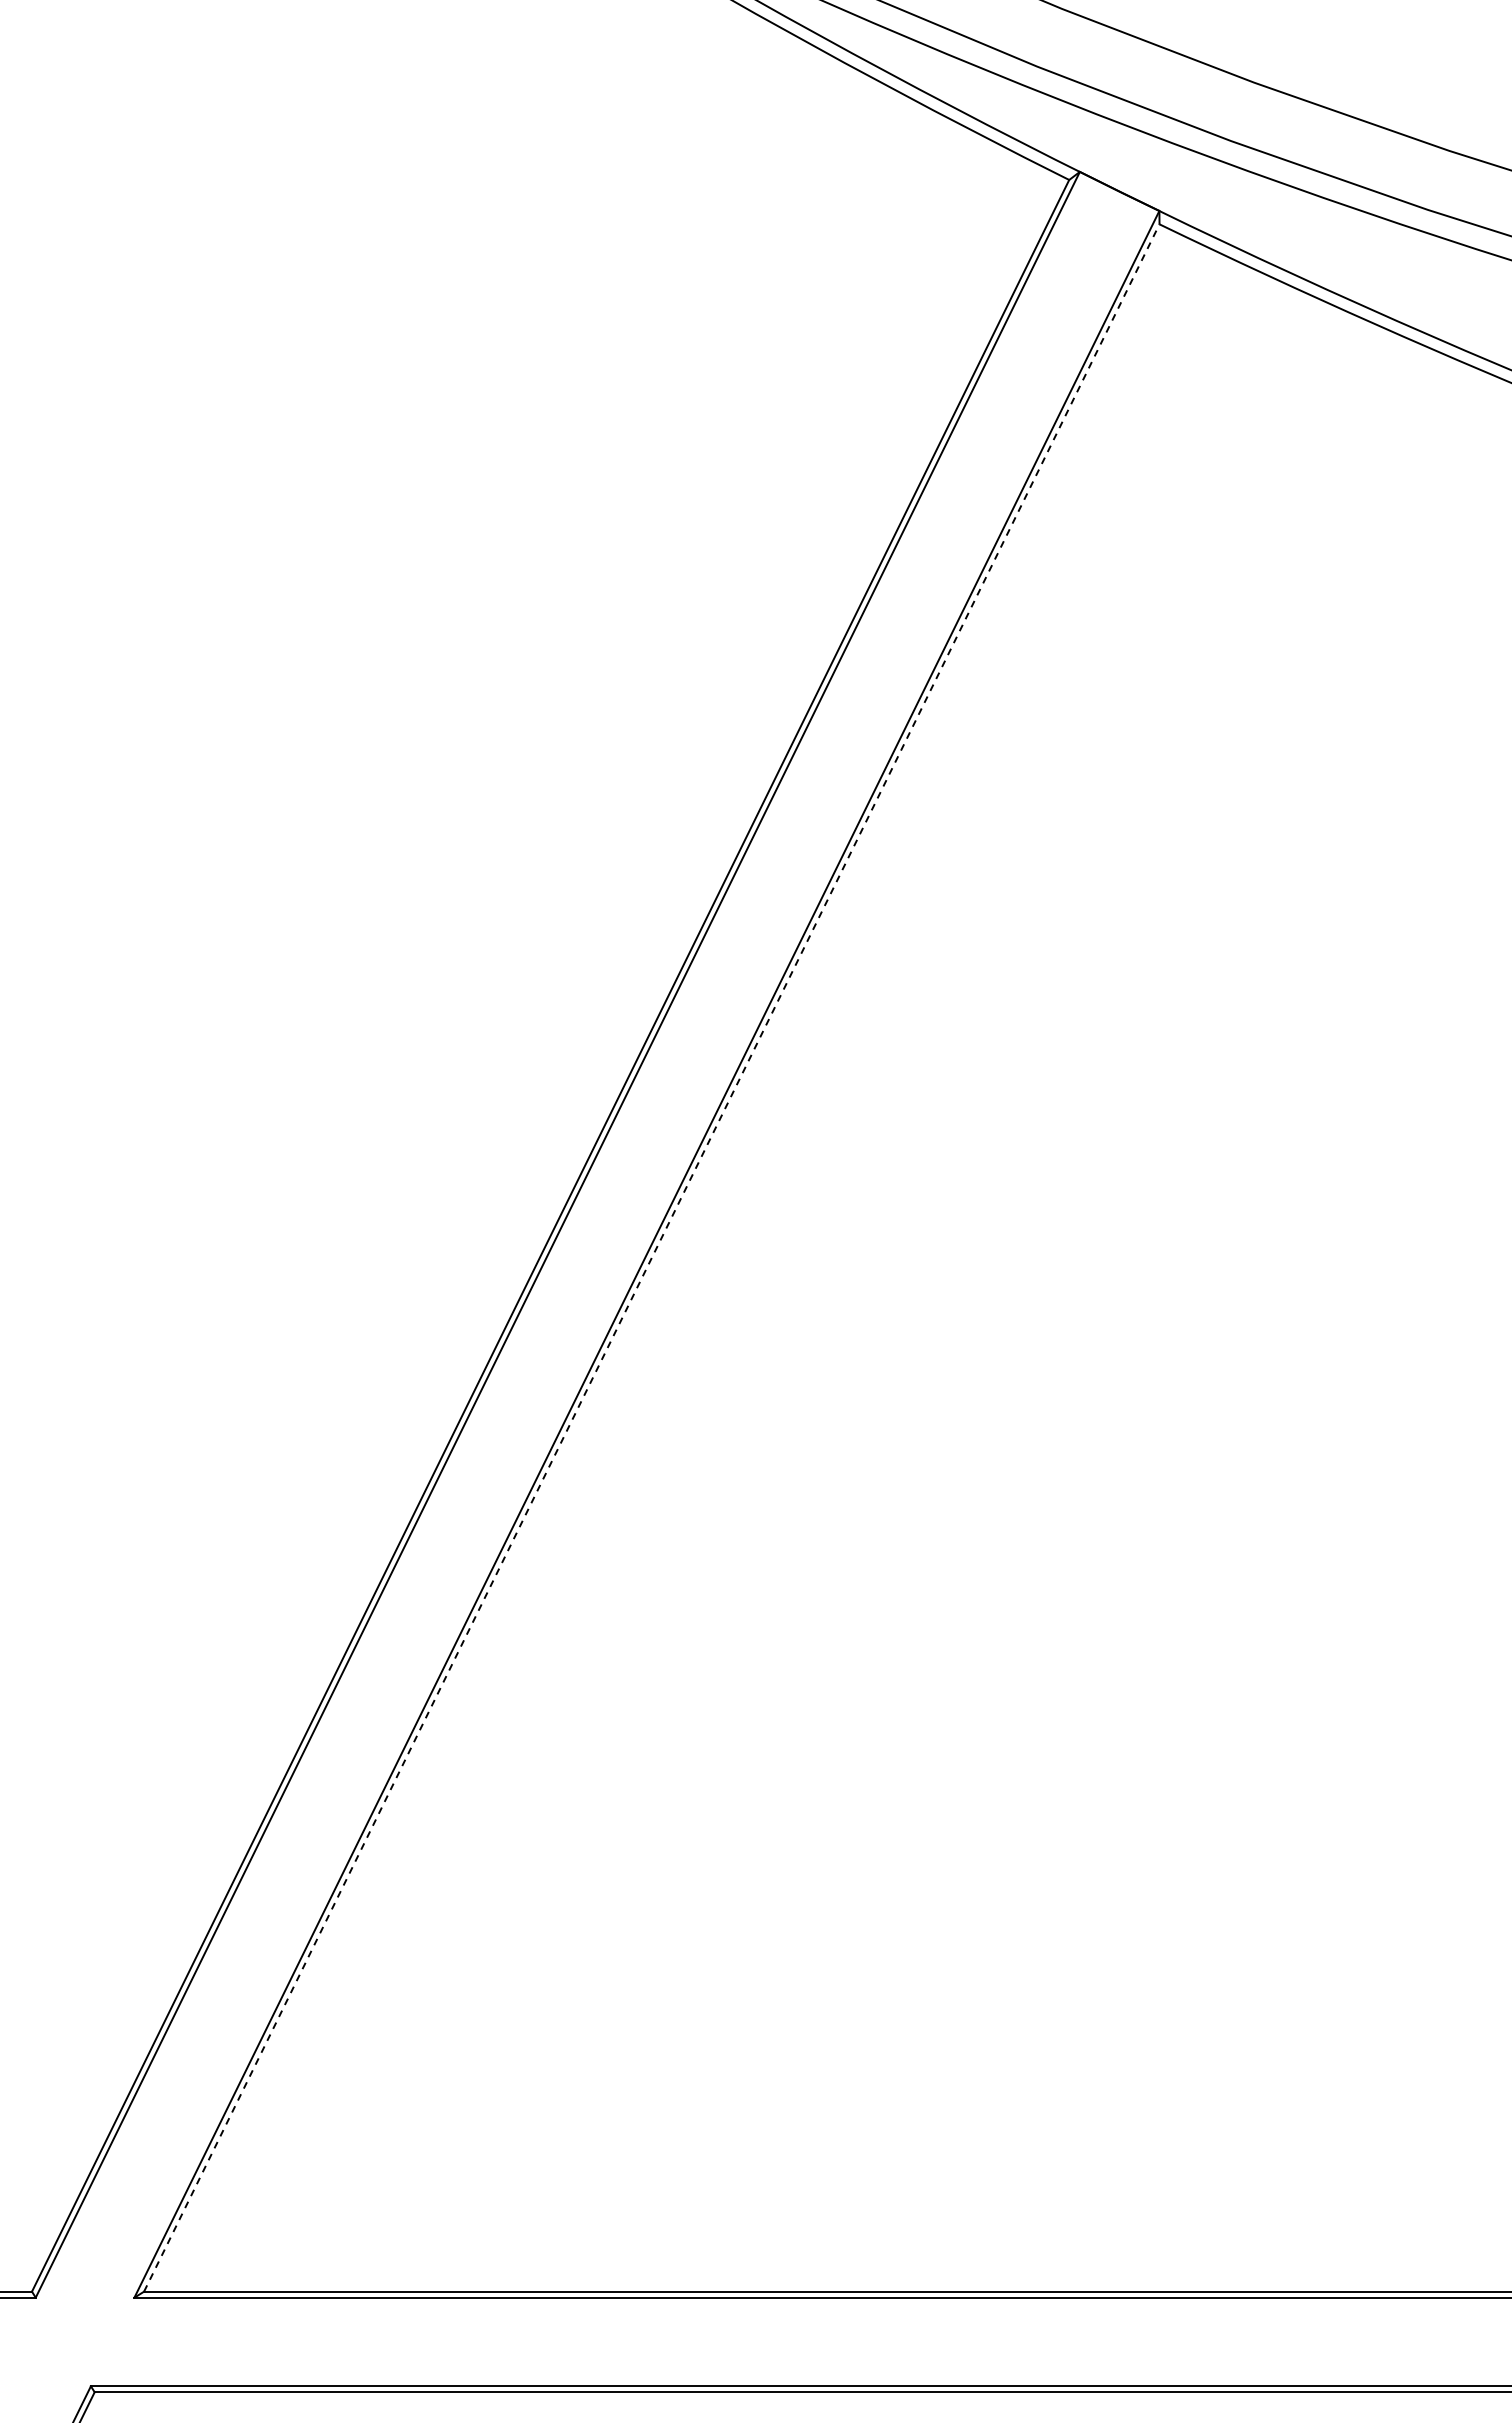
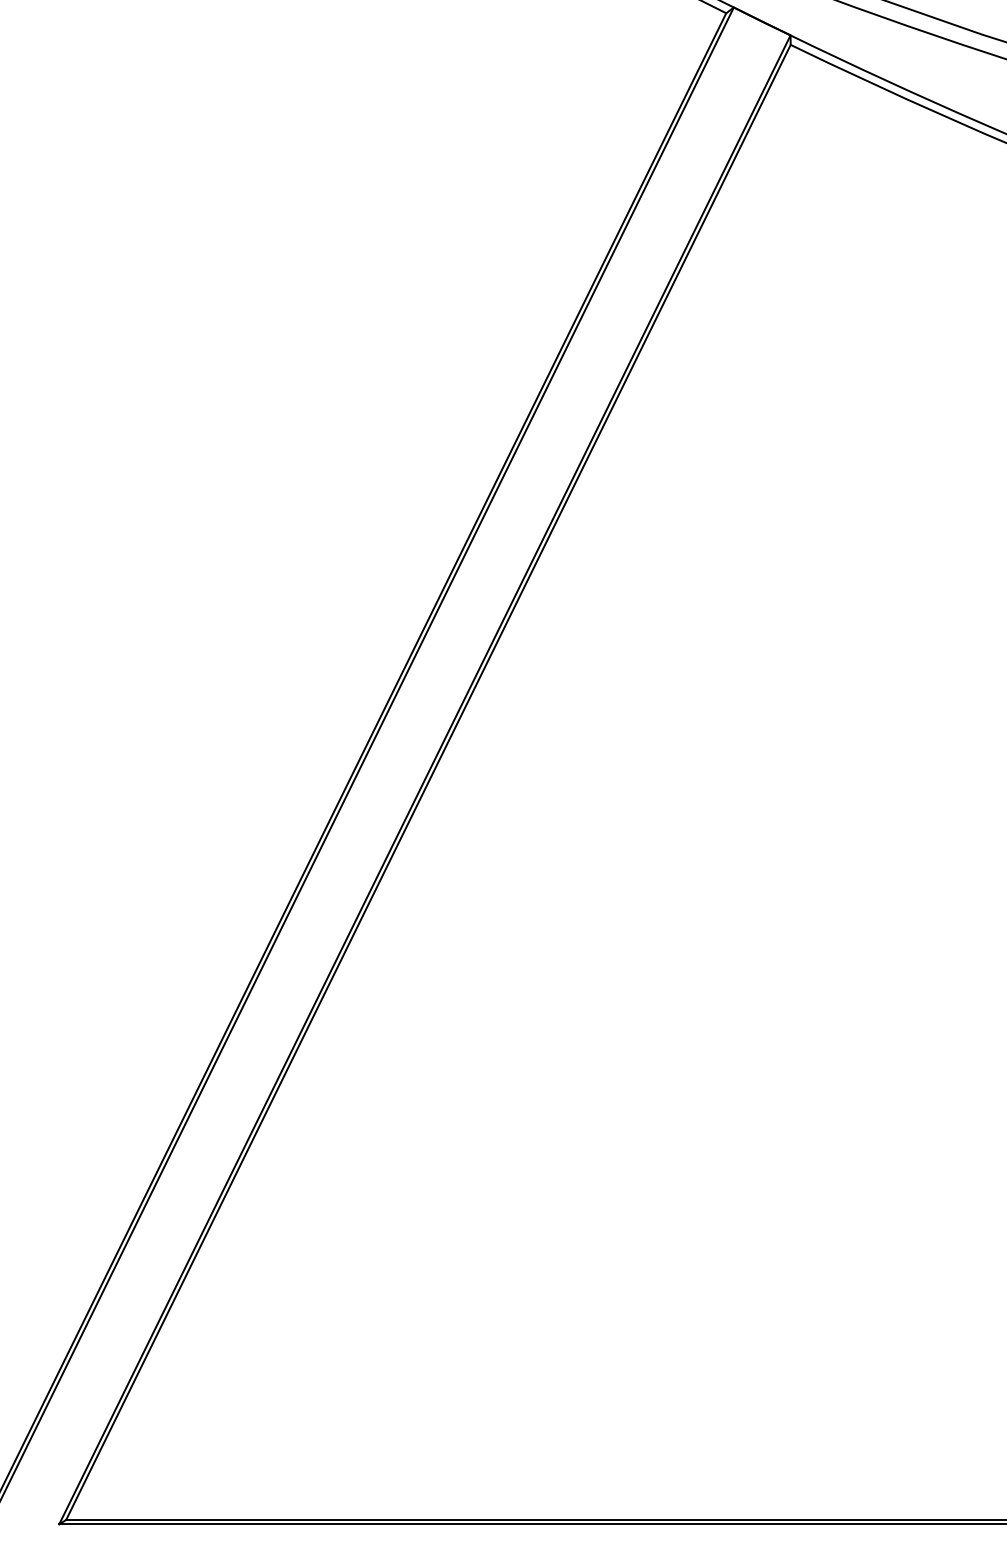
line: (651, 1258) -> (428, 782), dashed -> solid

